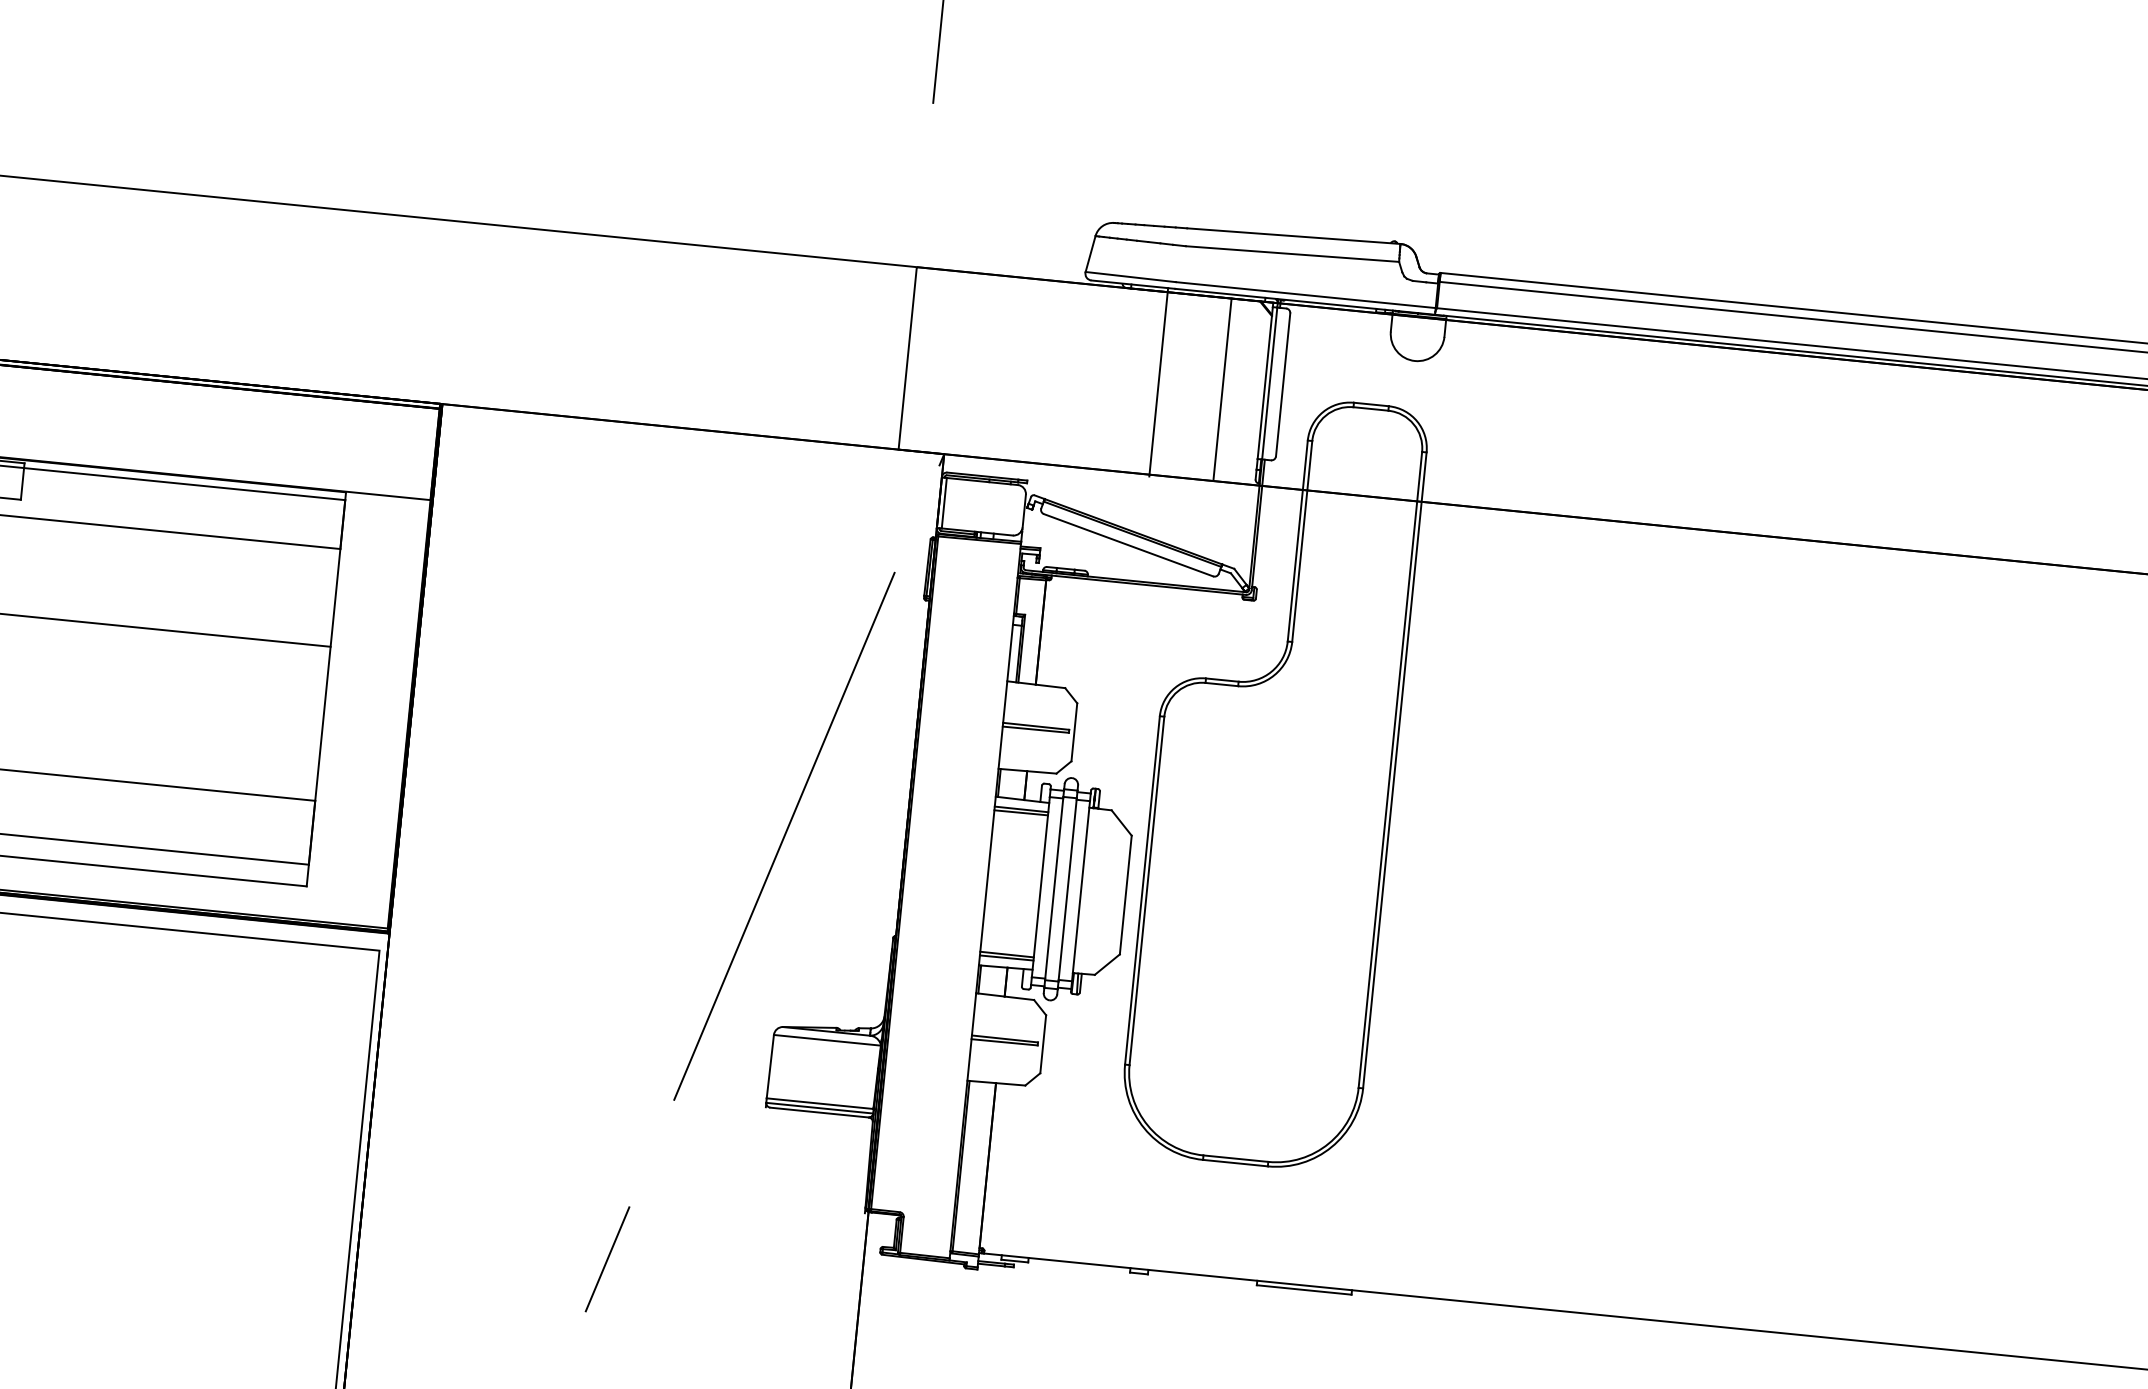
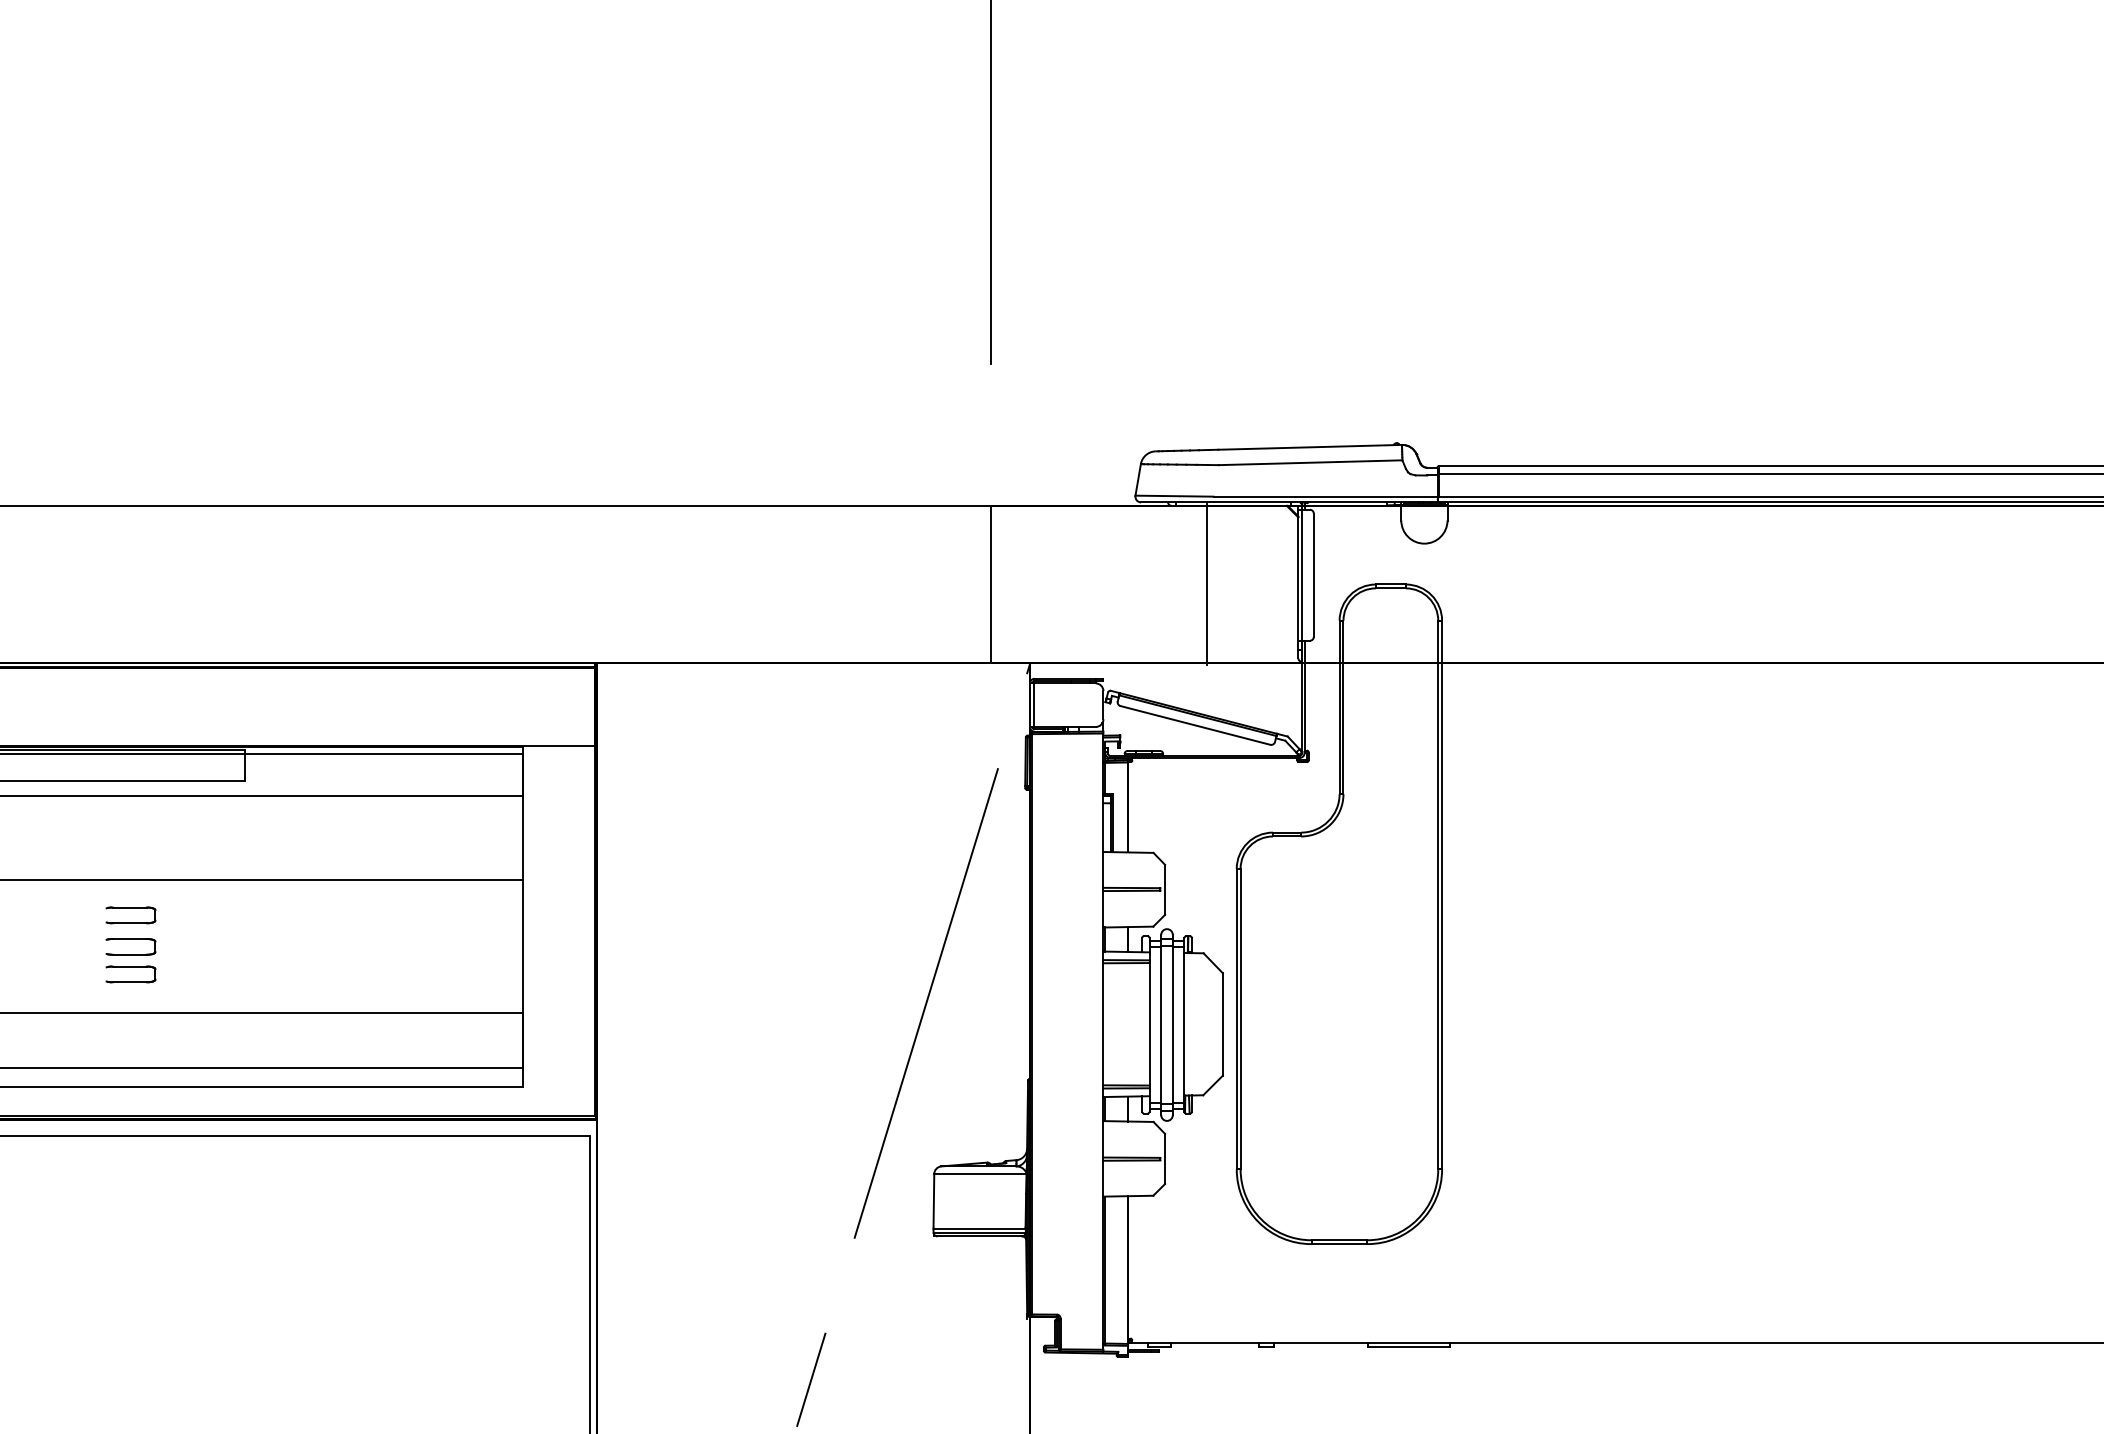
line: (1222, 389) -> (1262, 584), removed

